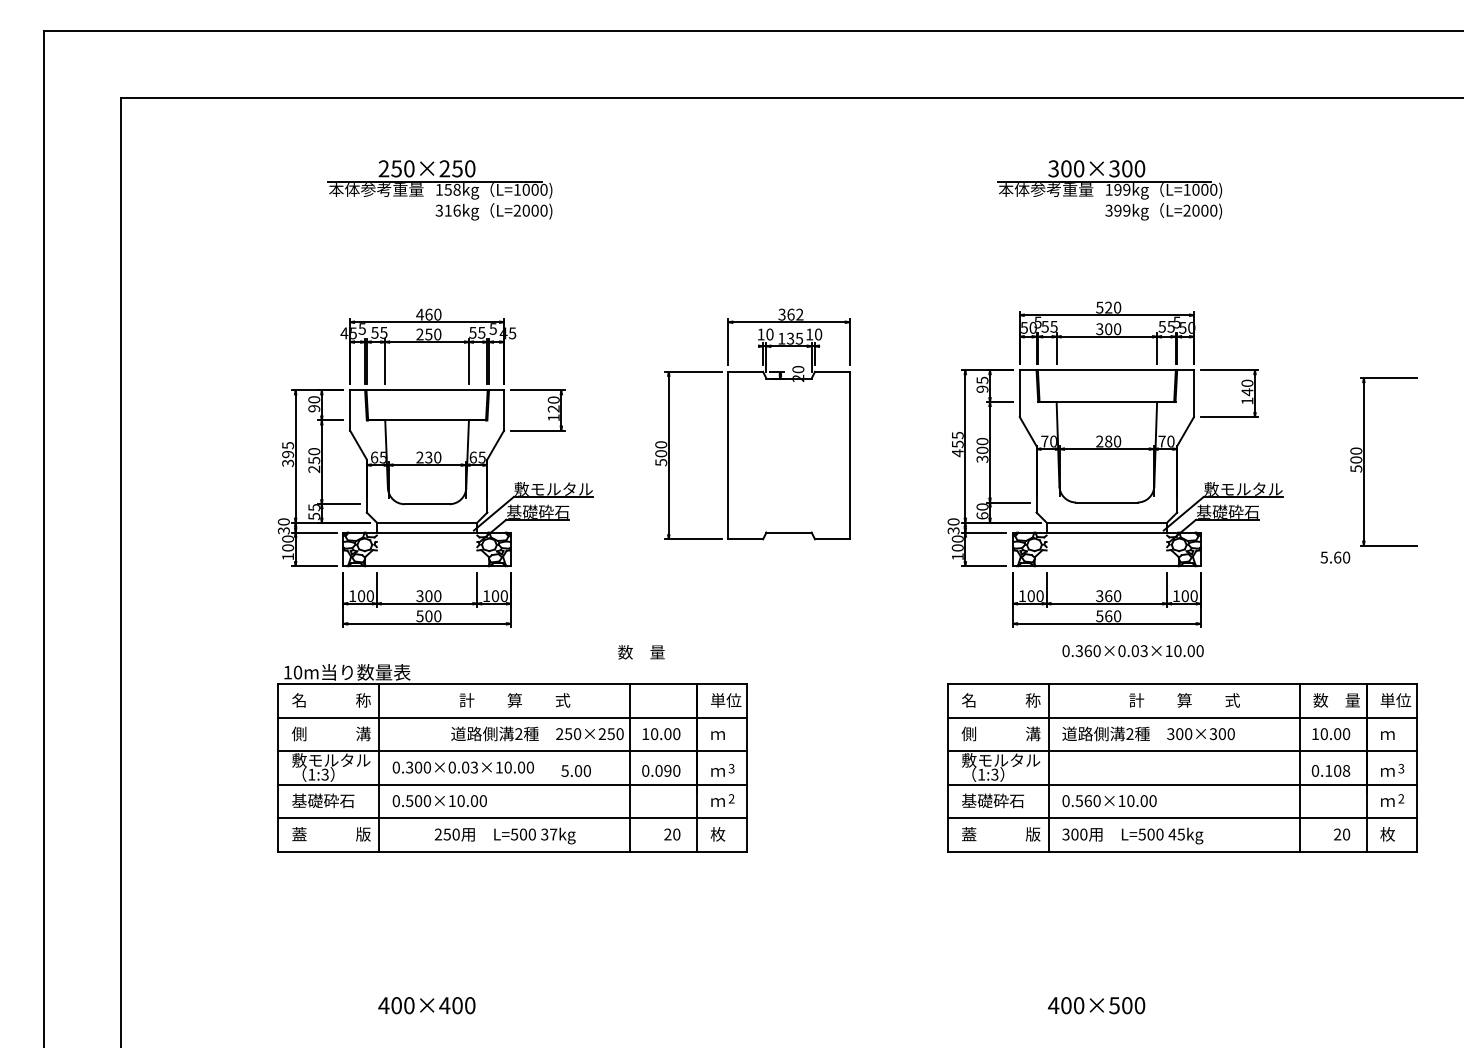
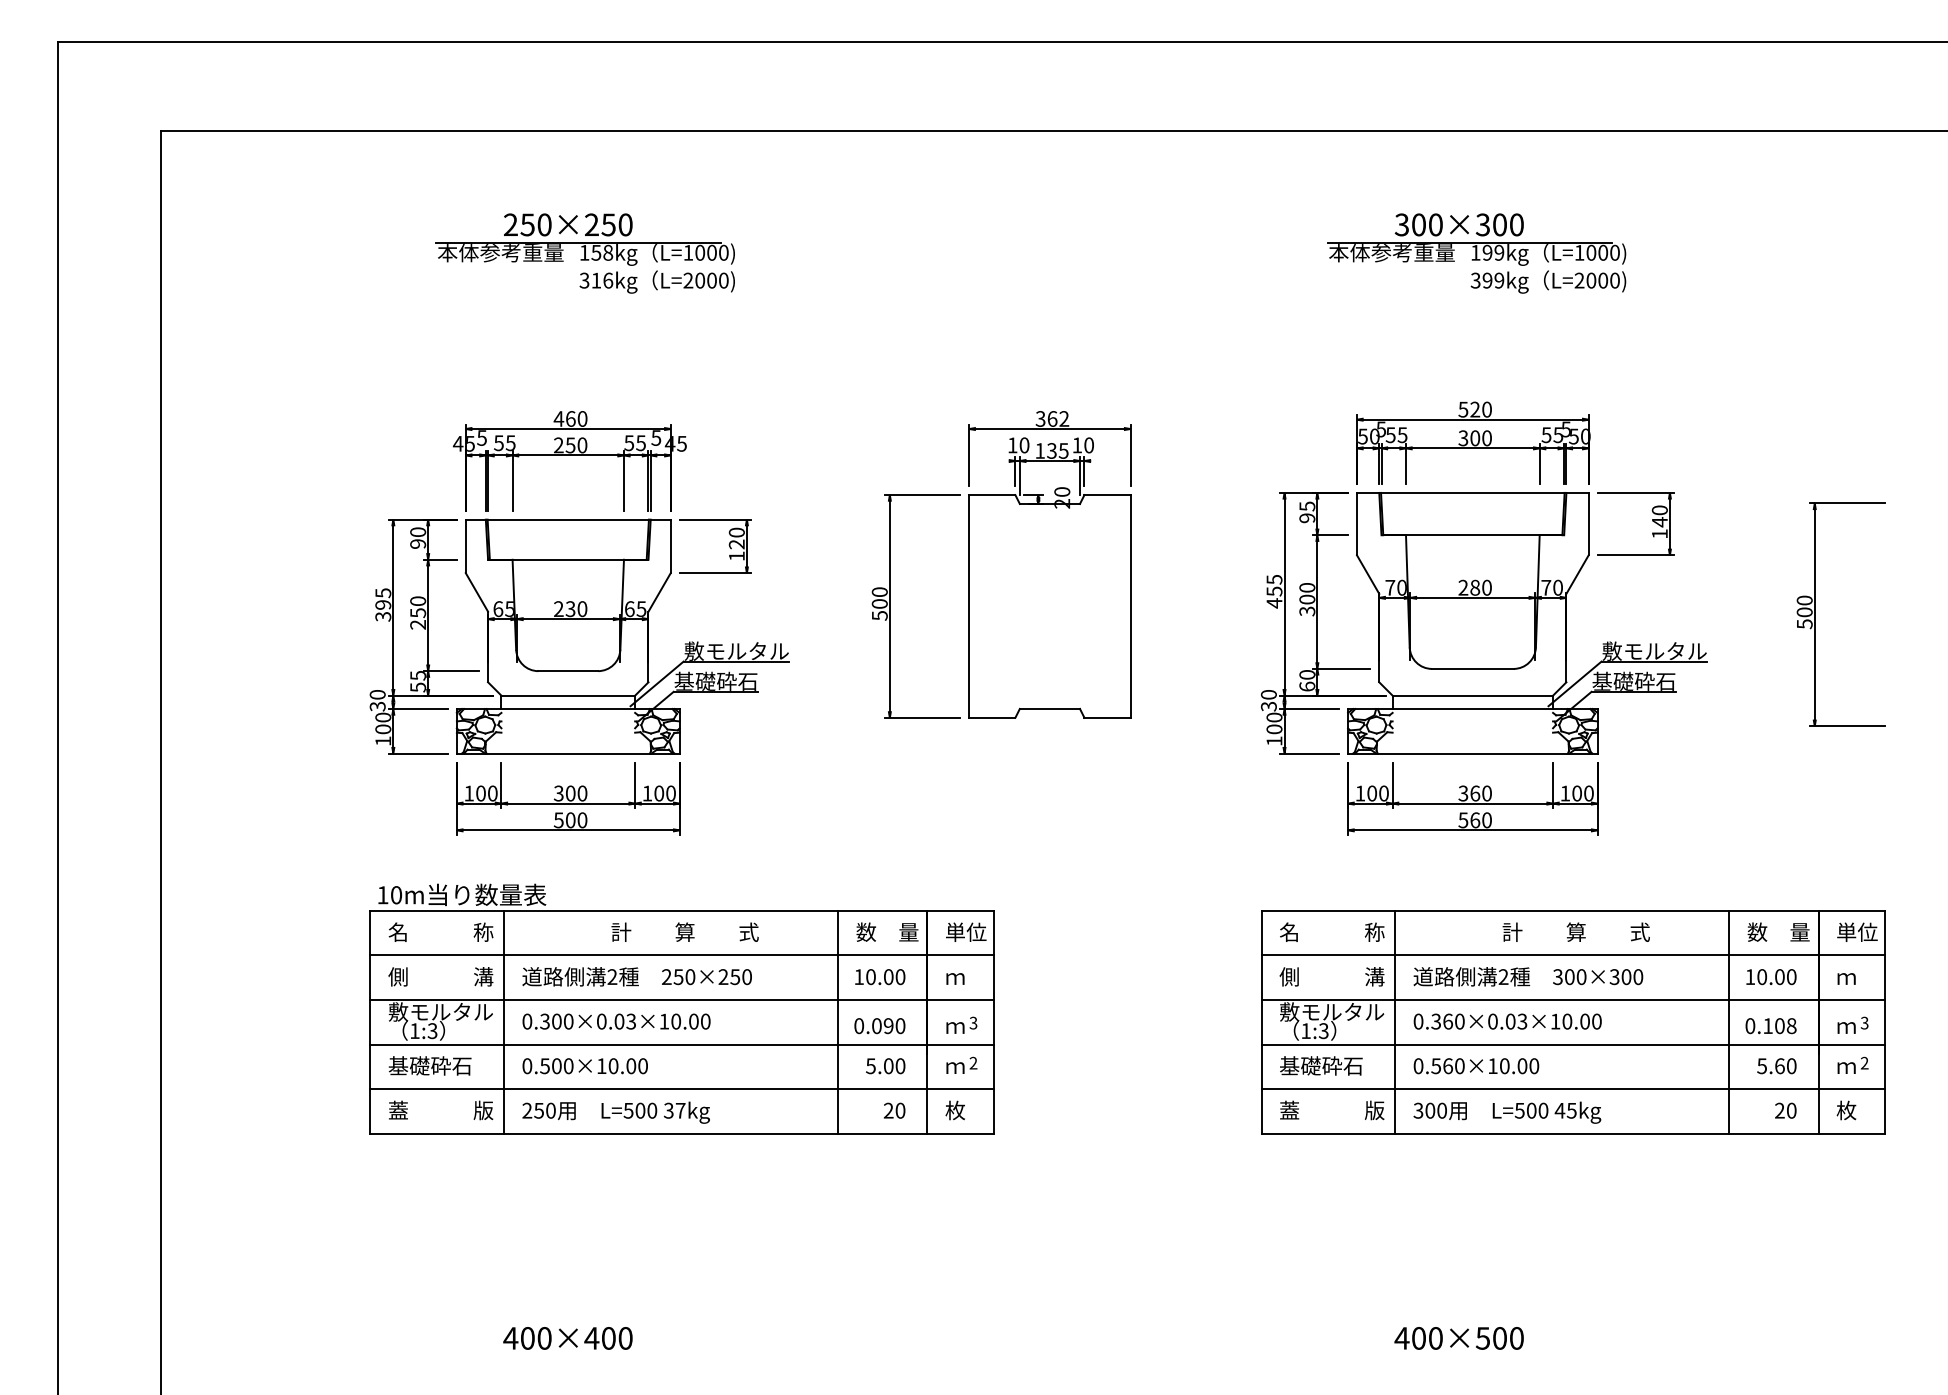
text: (1335, 557) -> (1776, 1066), moved
text: (641, 651) -> (887, 931), moved
text: (1132, 651) -> (1507, 1021), moved
text: (536, 733) -> (636, 976), moved
text: (576, 771) -> (885, 1066), moved
text: (504, 835) -> (615, 1112), moved

